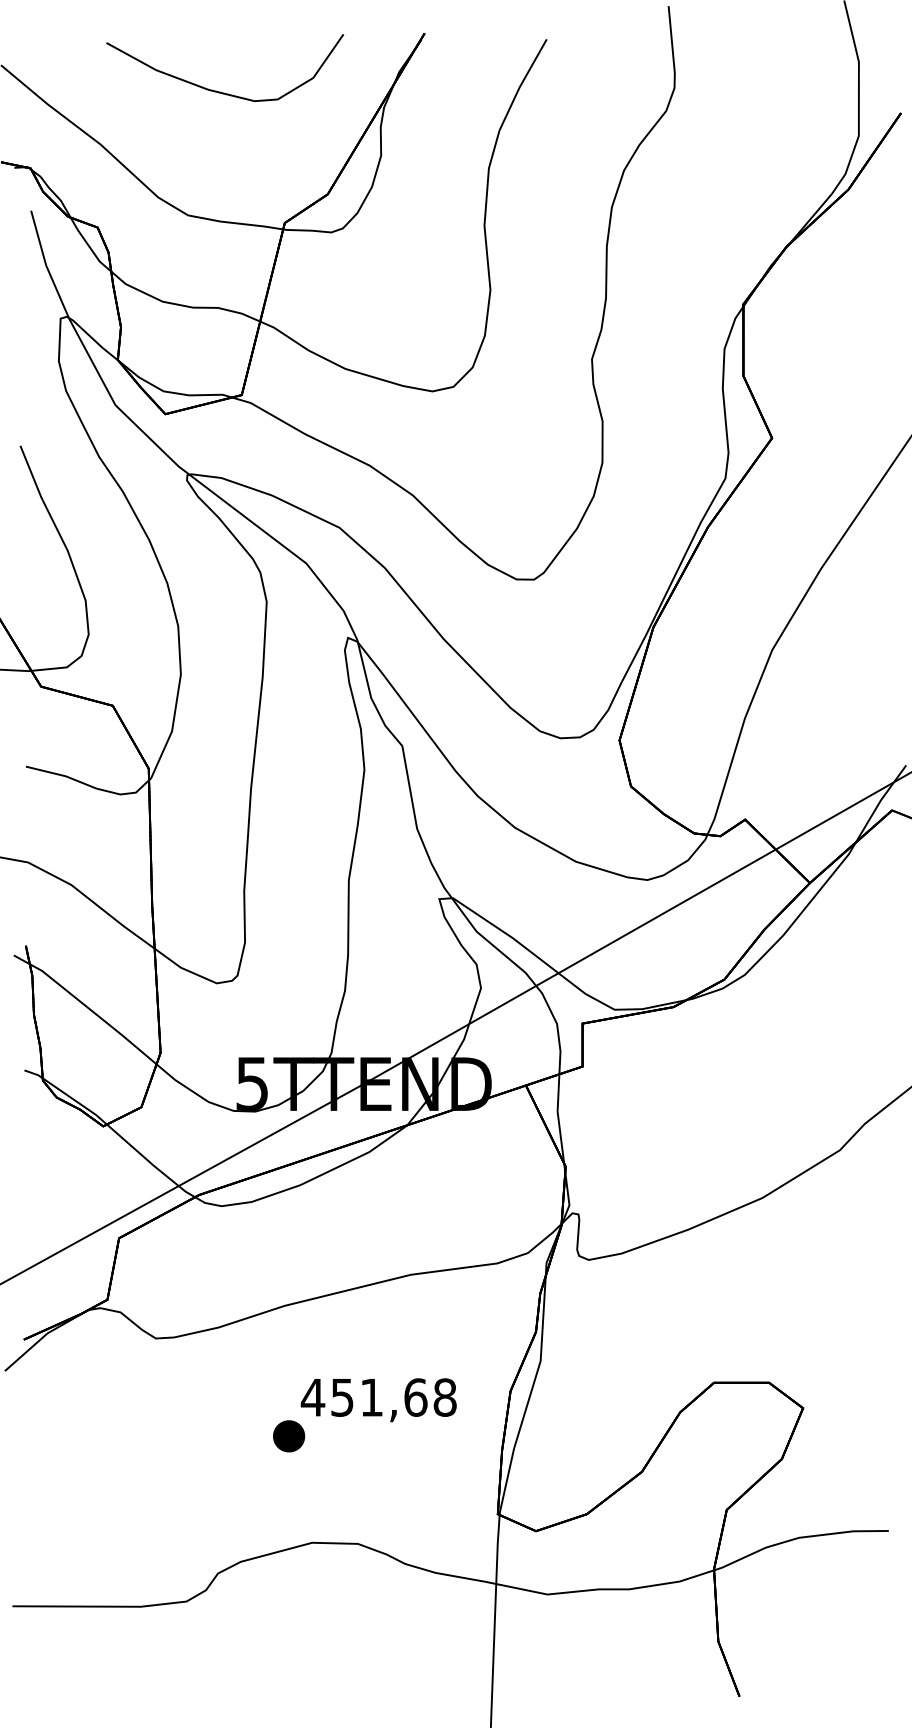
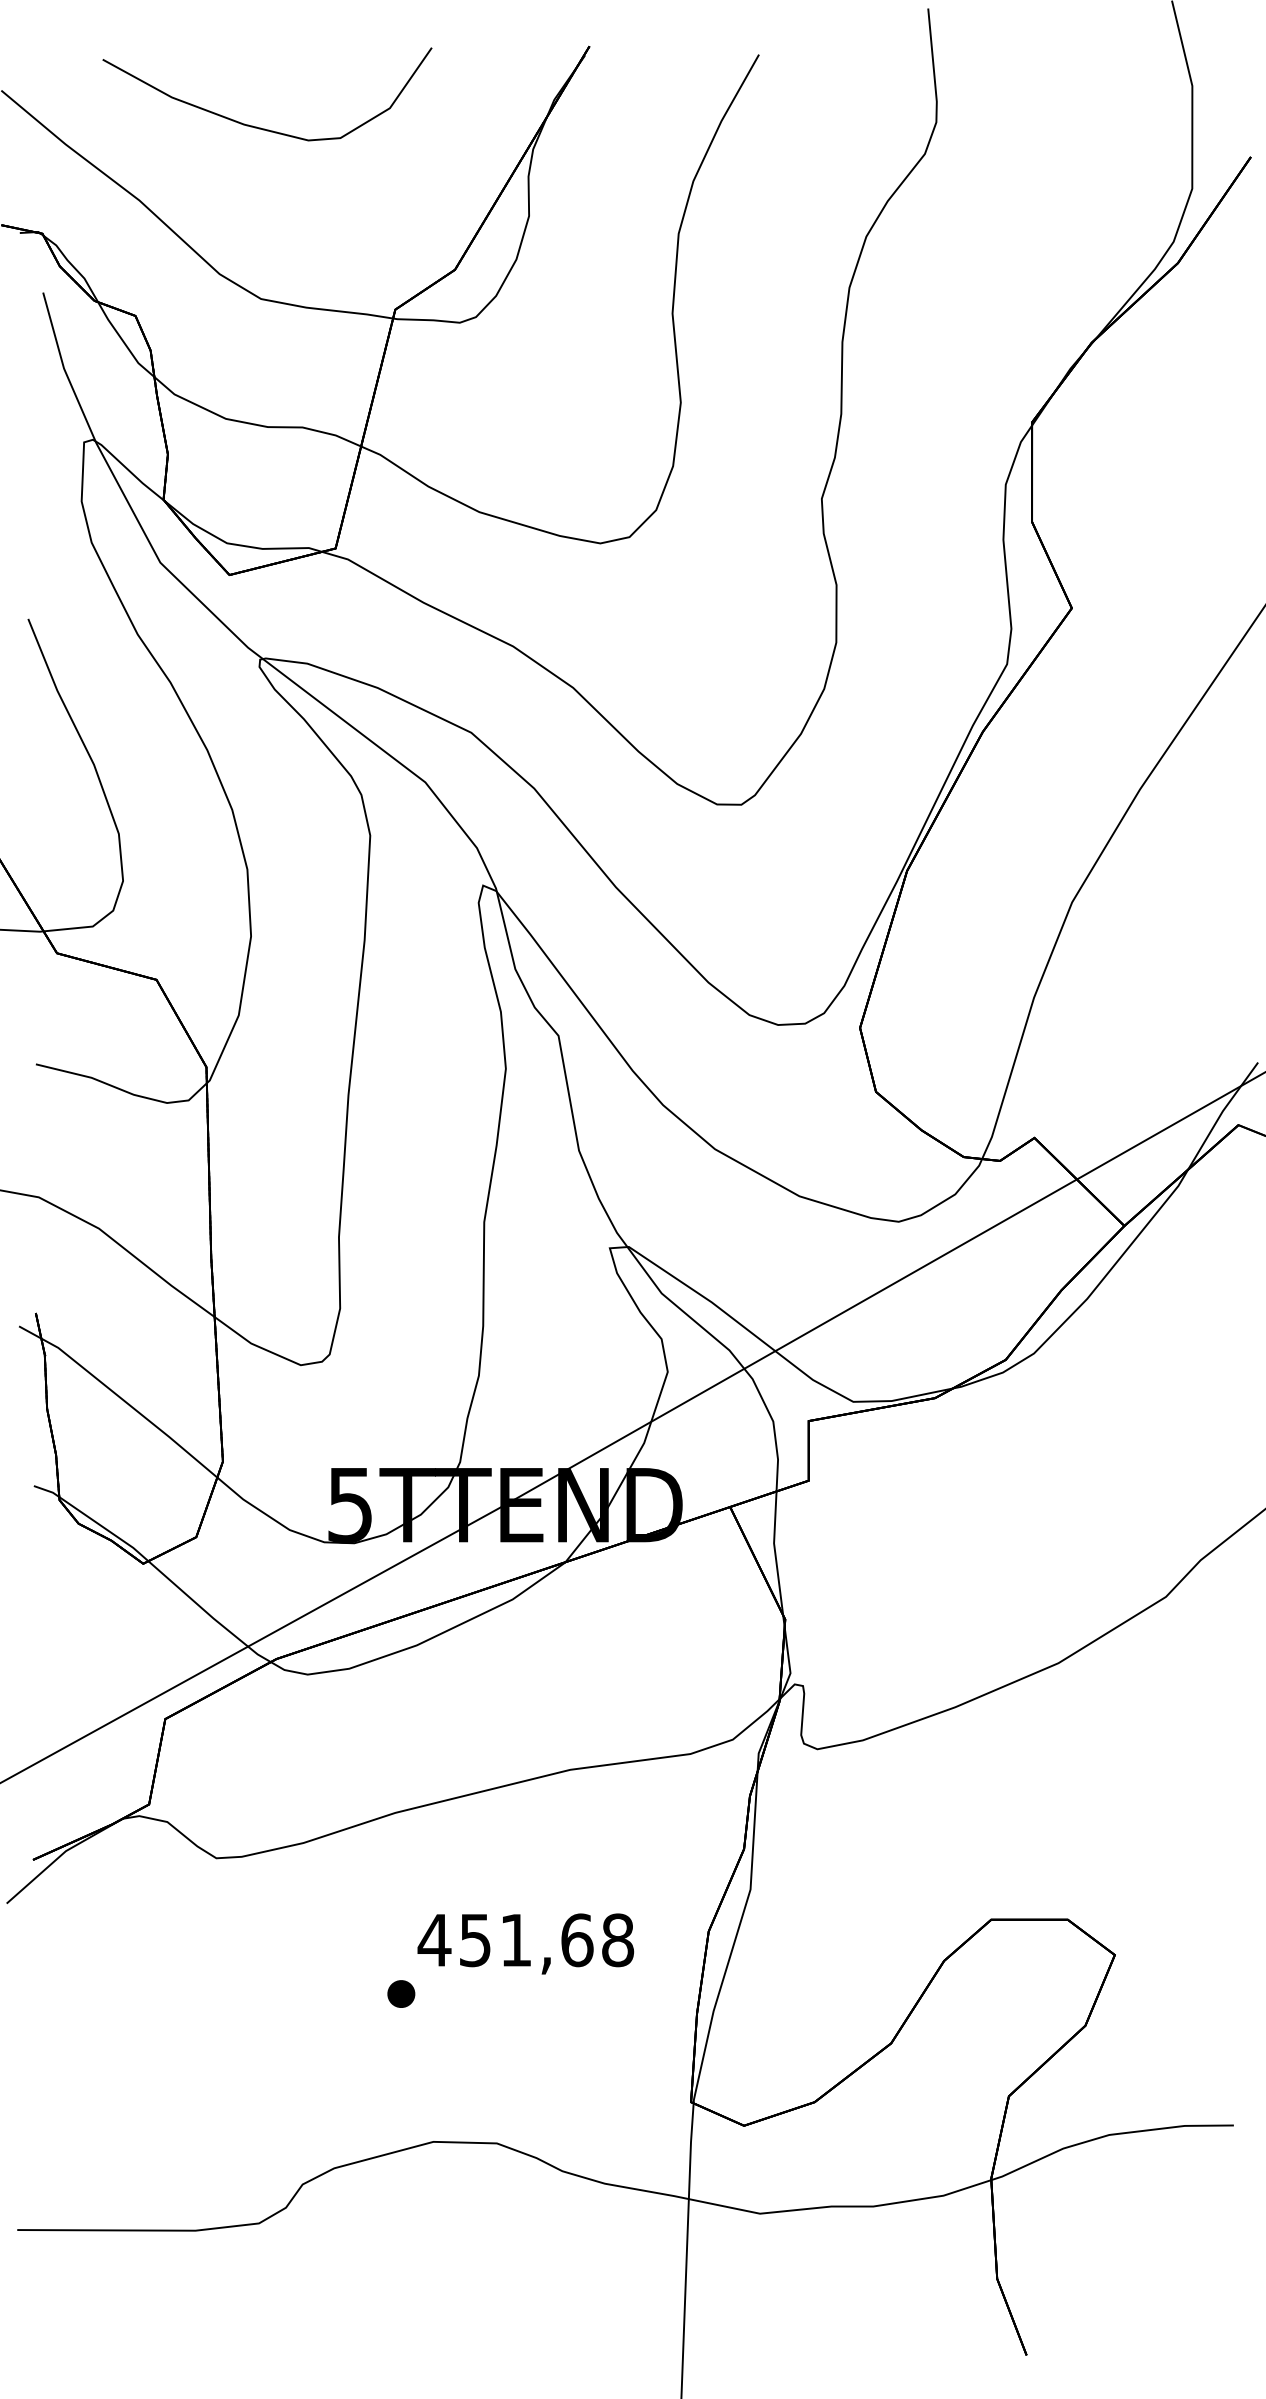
part: (220, 91) -> (260, 127), moved
part: (289, 1435) -> (401, 1993), size x0.62

